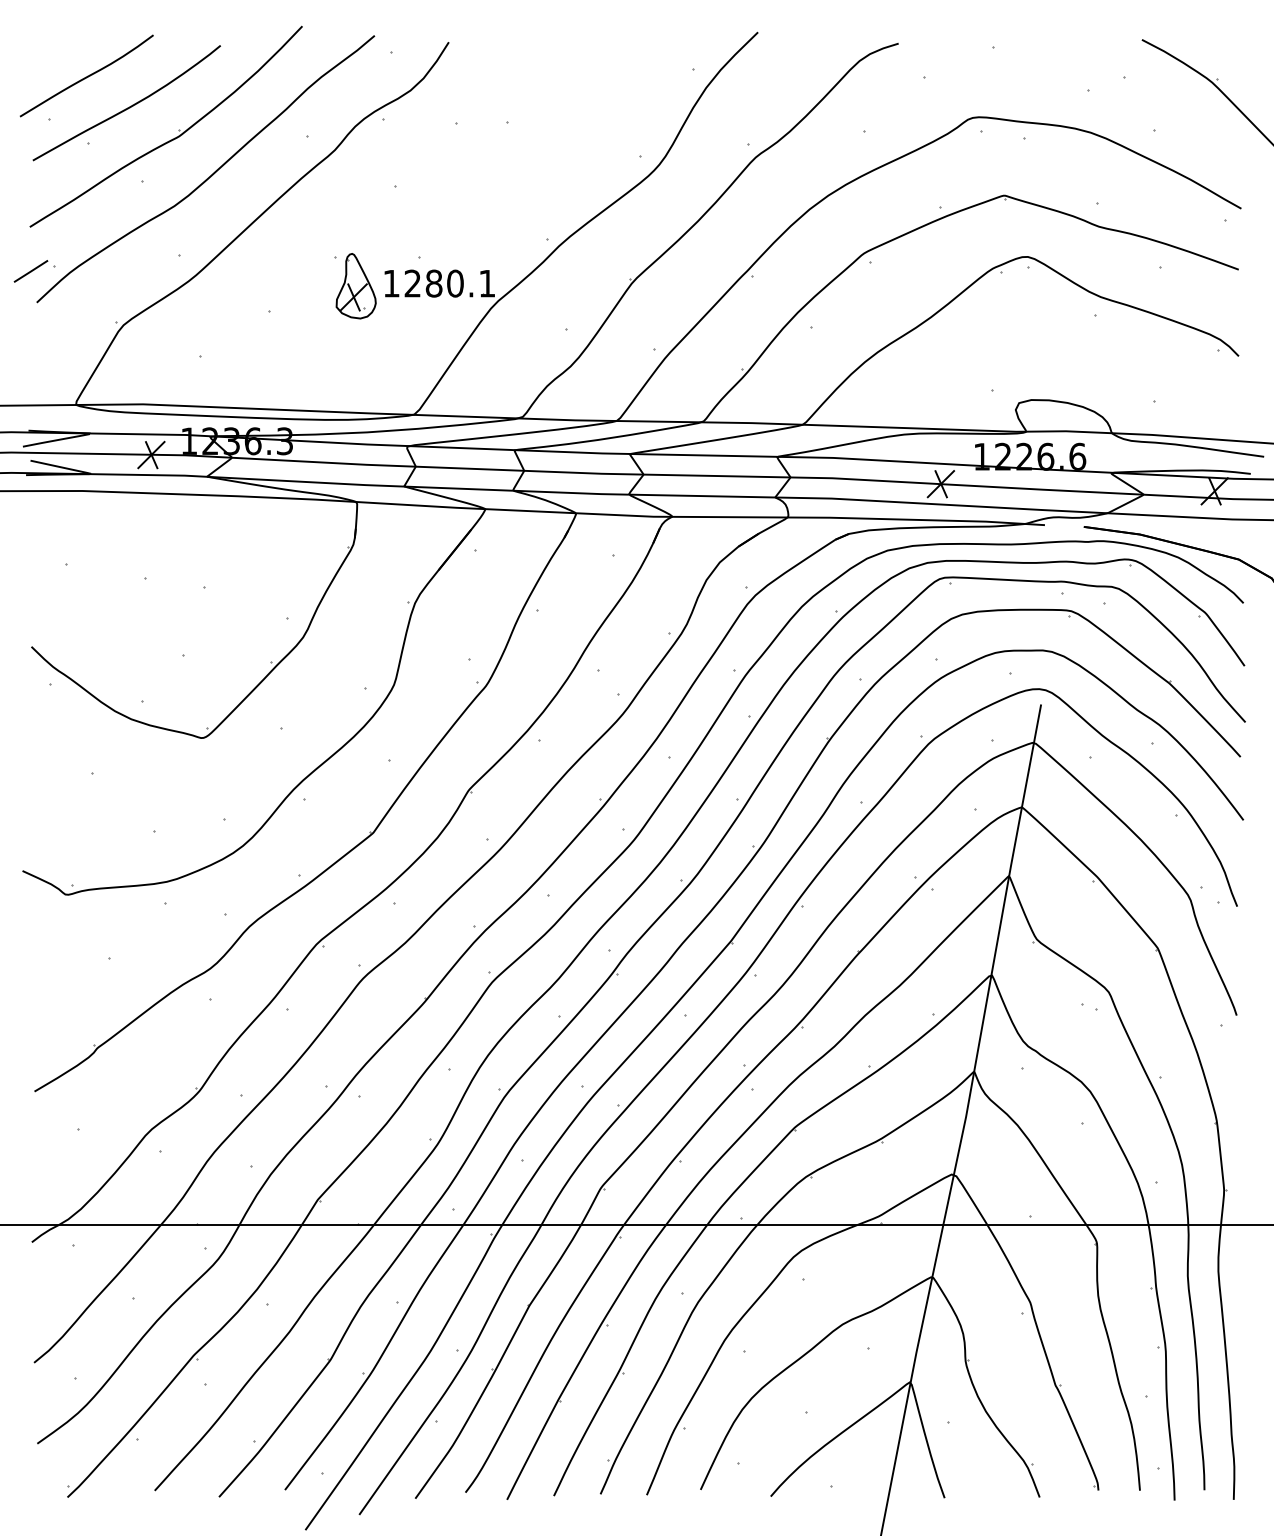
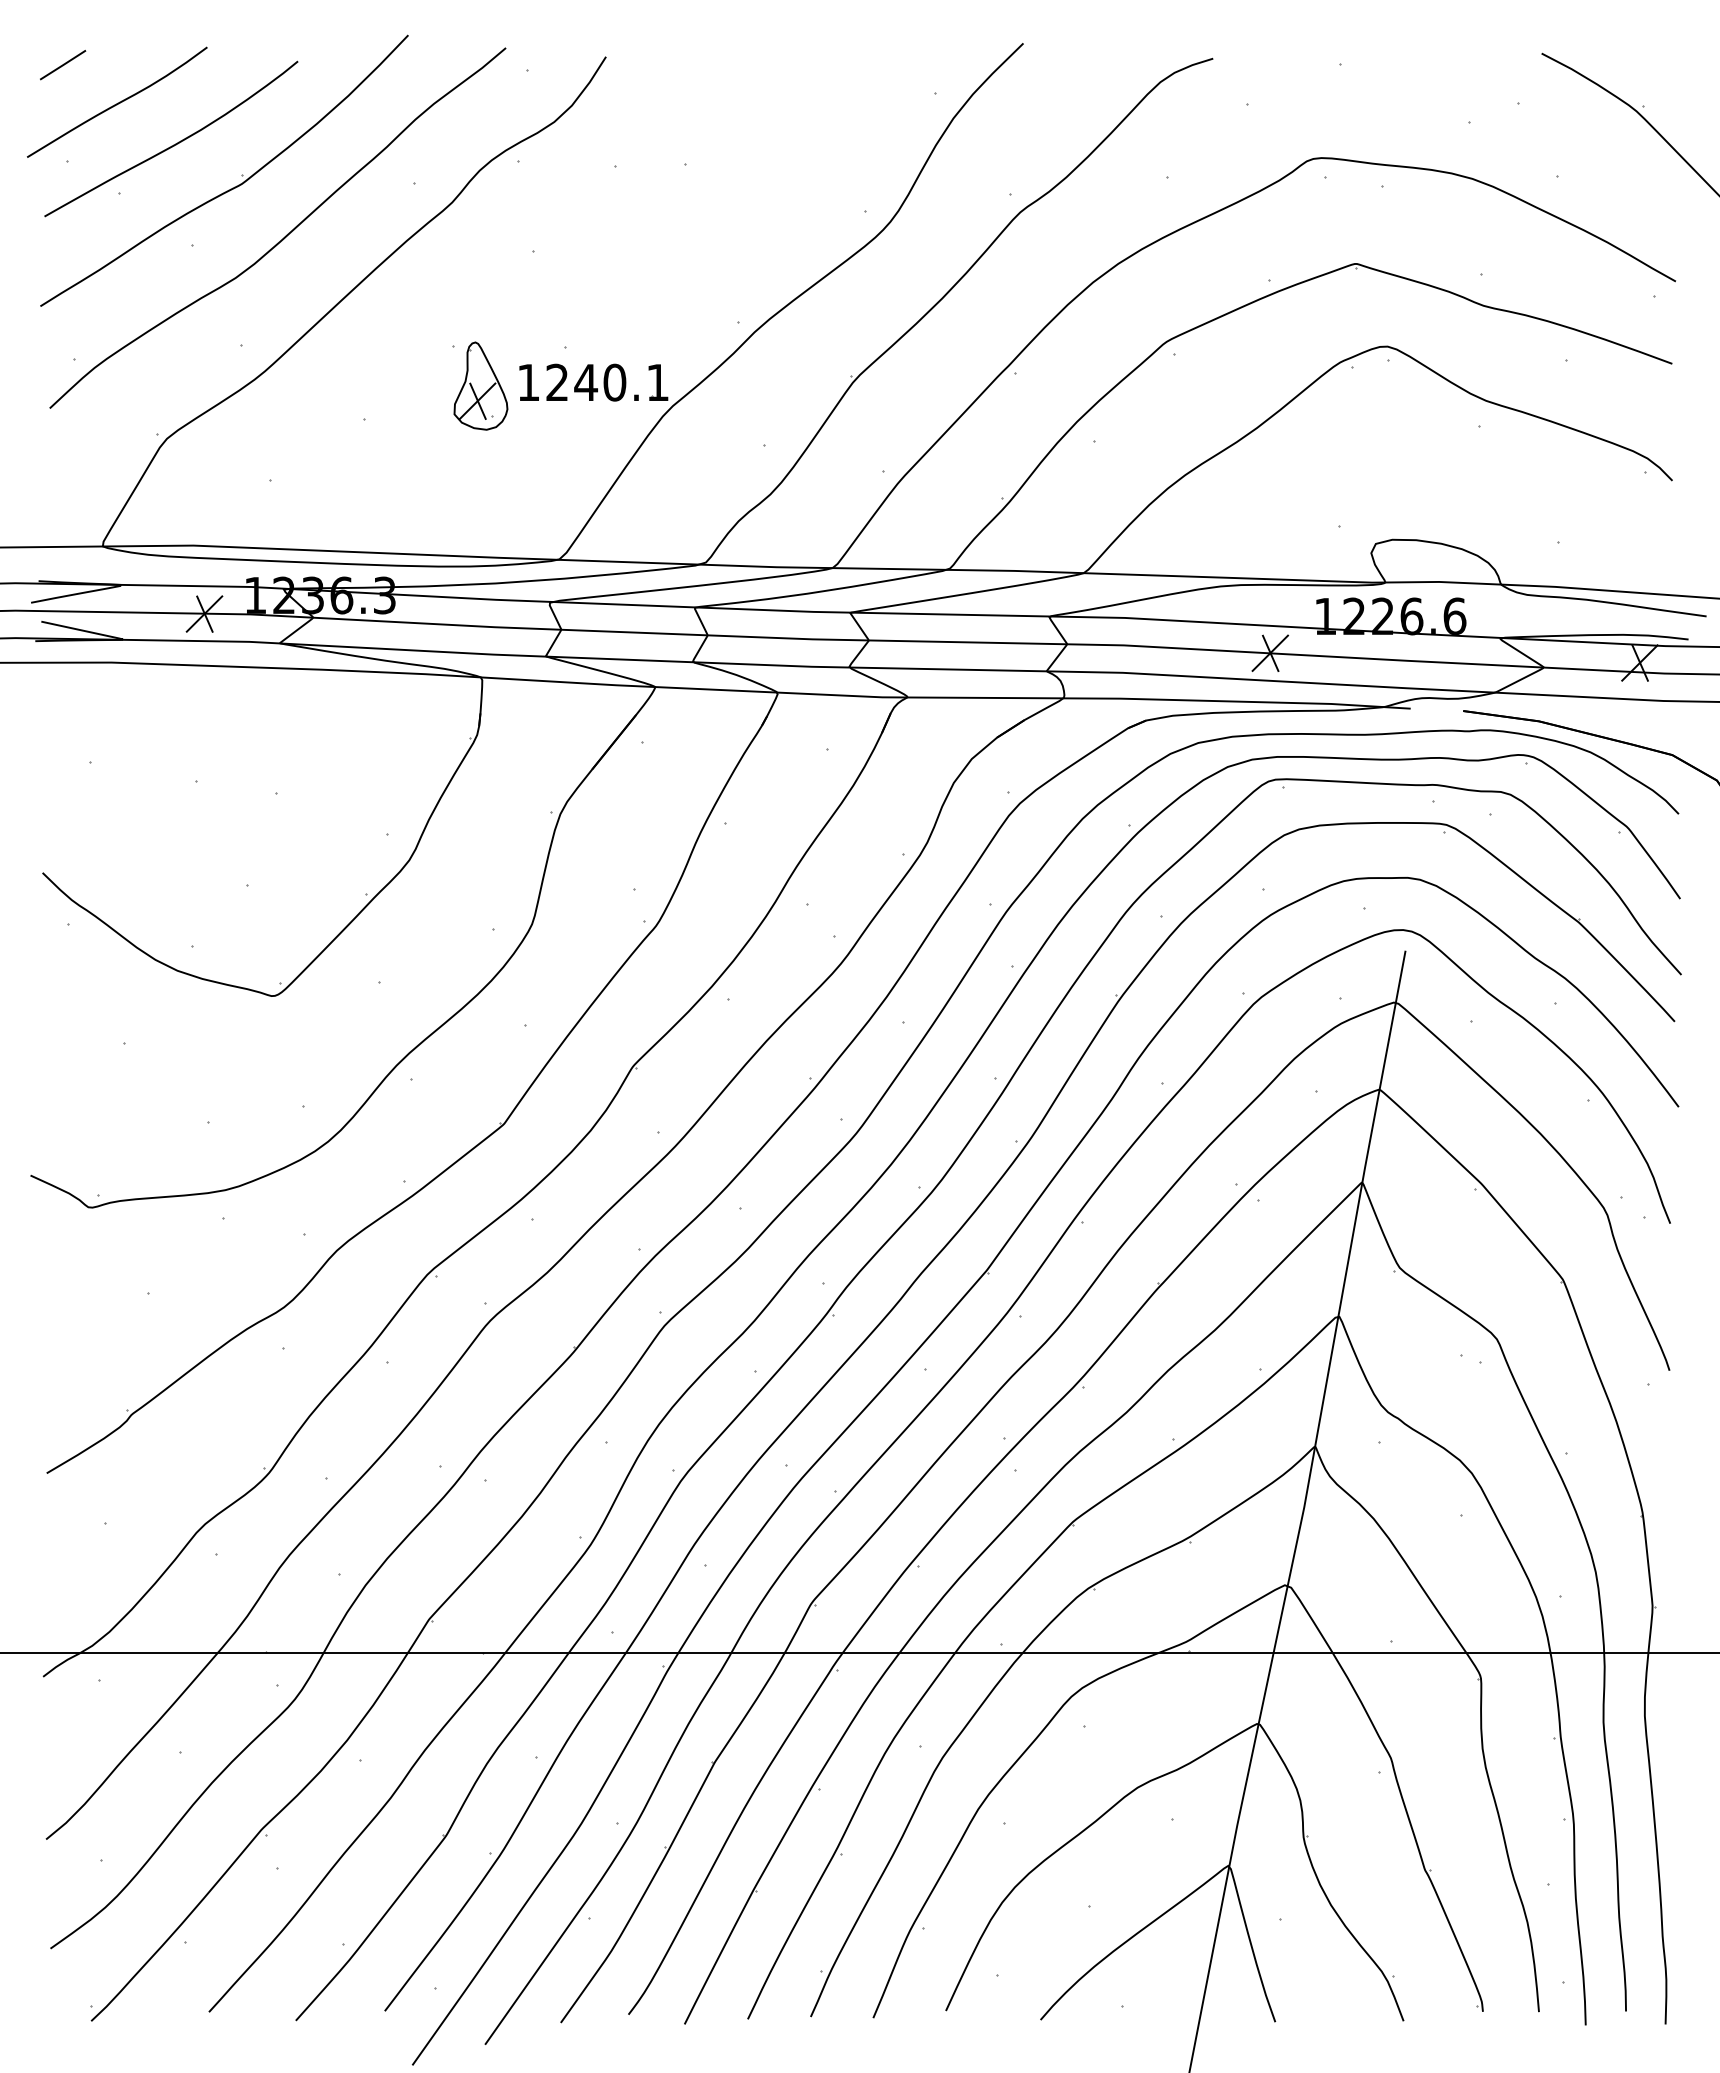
line: (31, 271) -> (63, 65), moved
text: (434, 283) -> (586, 382), 1280.1 -> 1240.1

